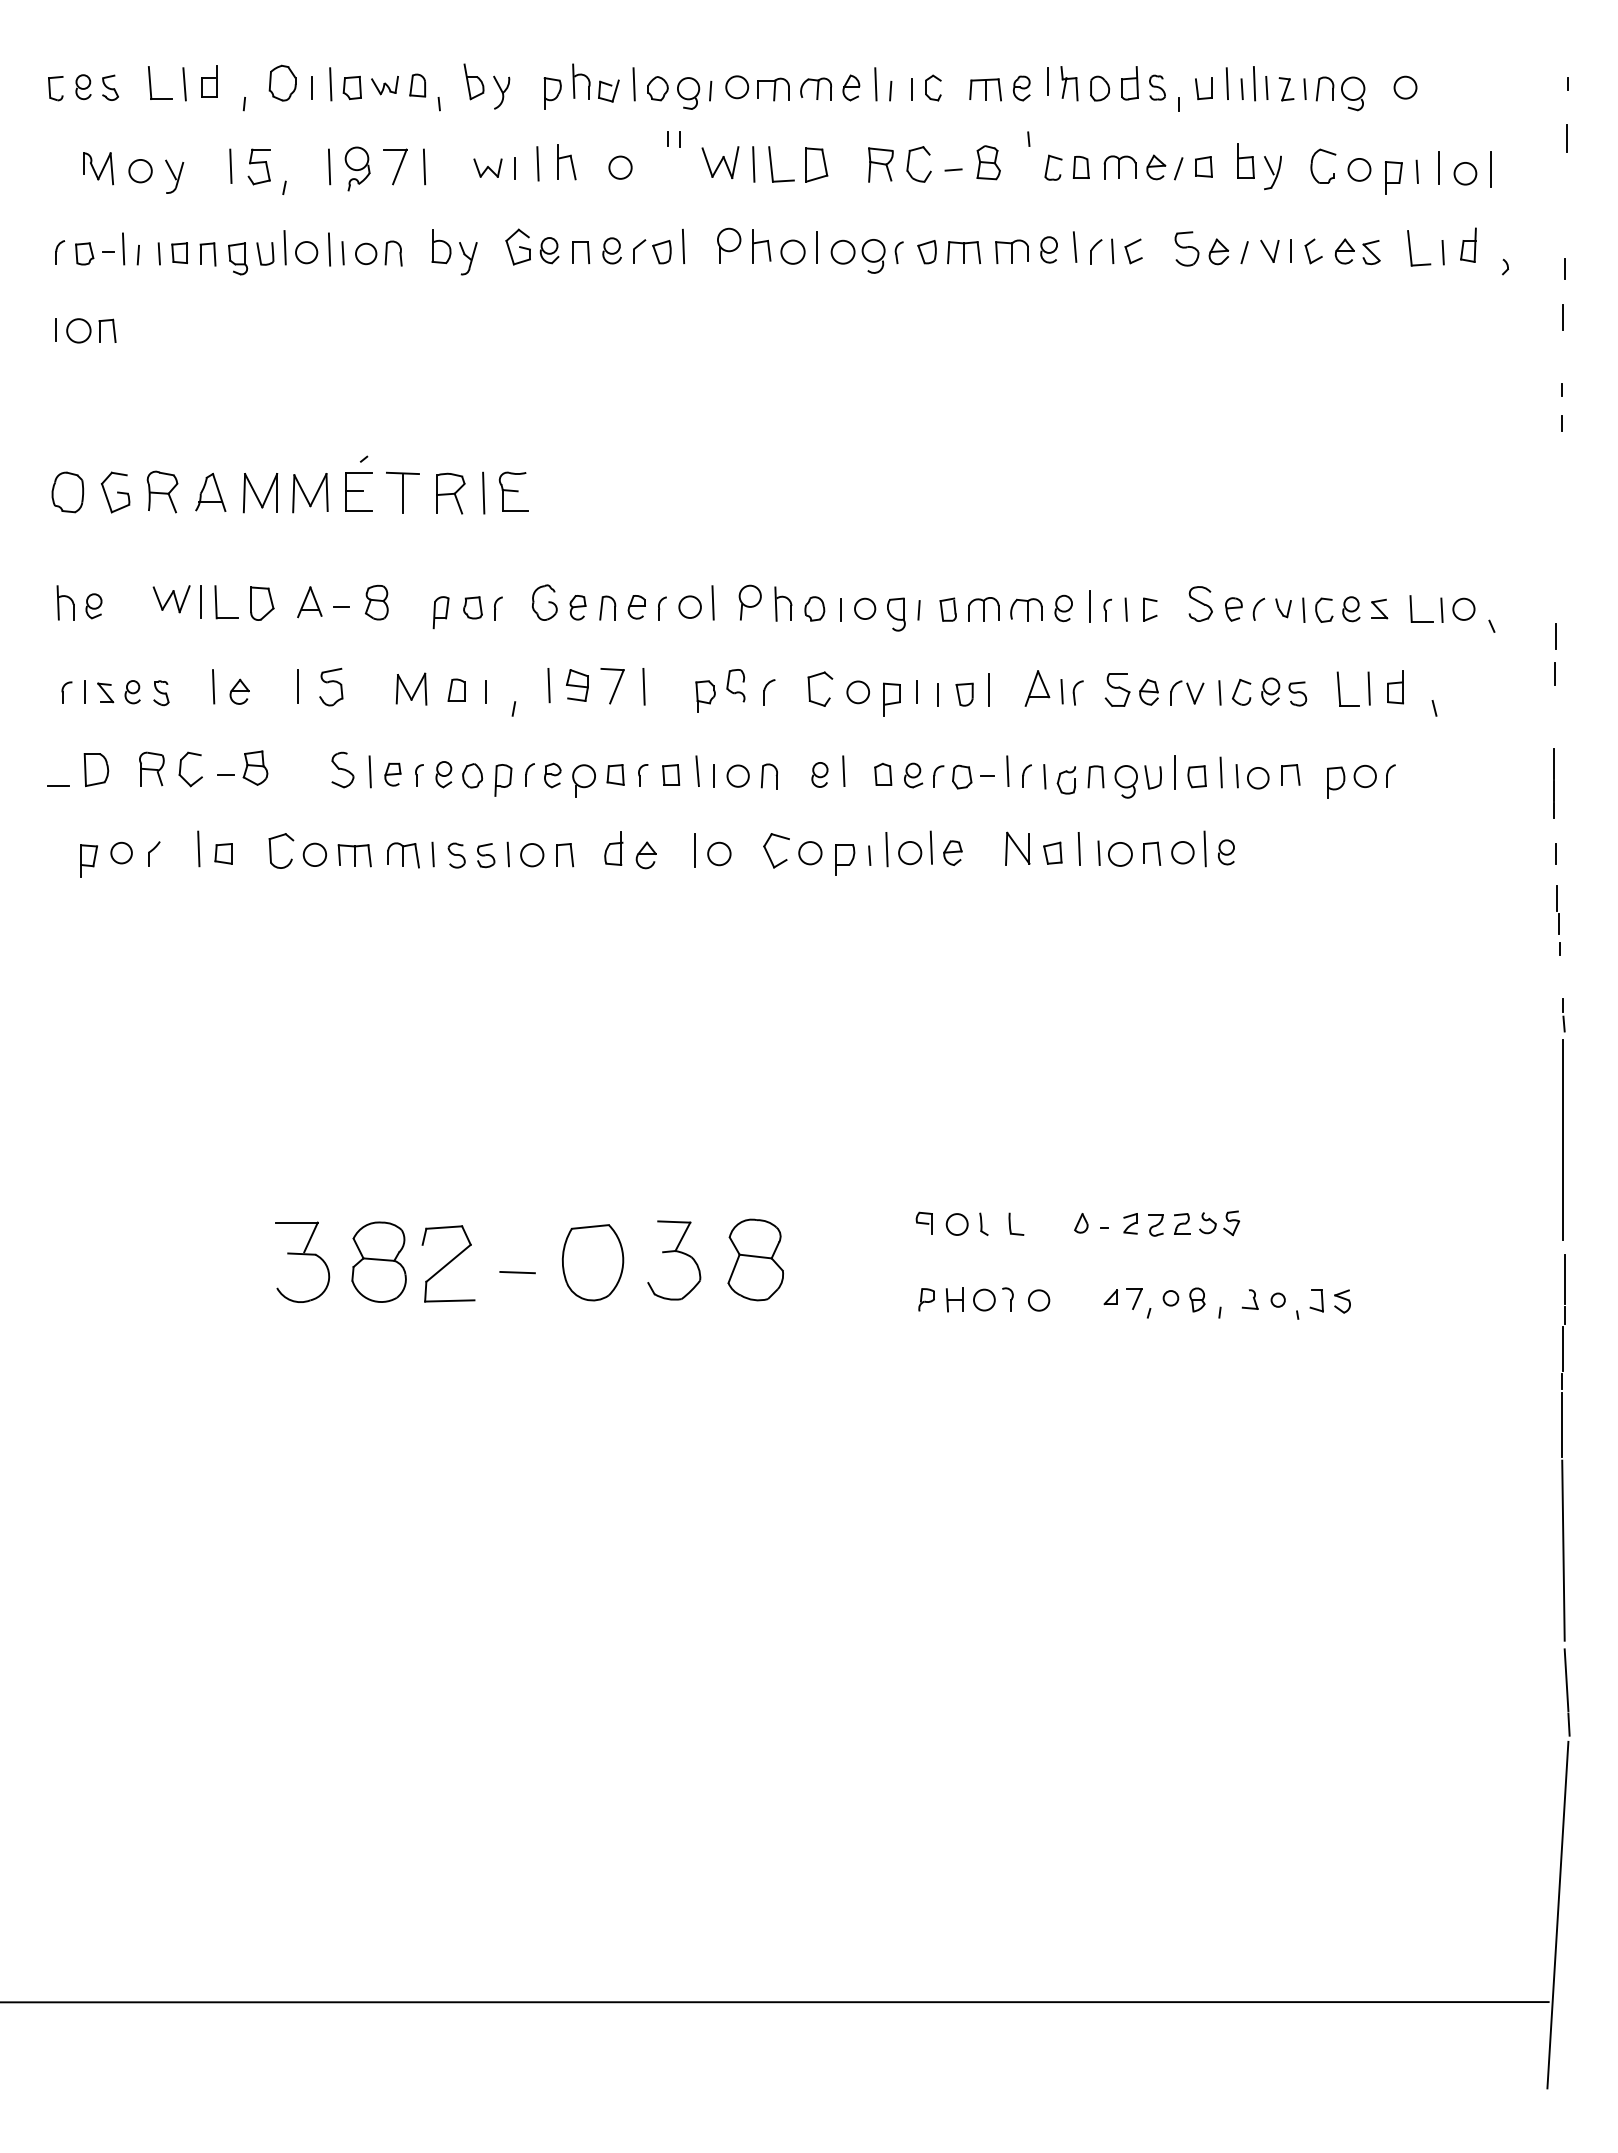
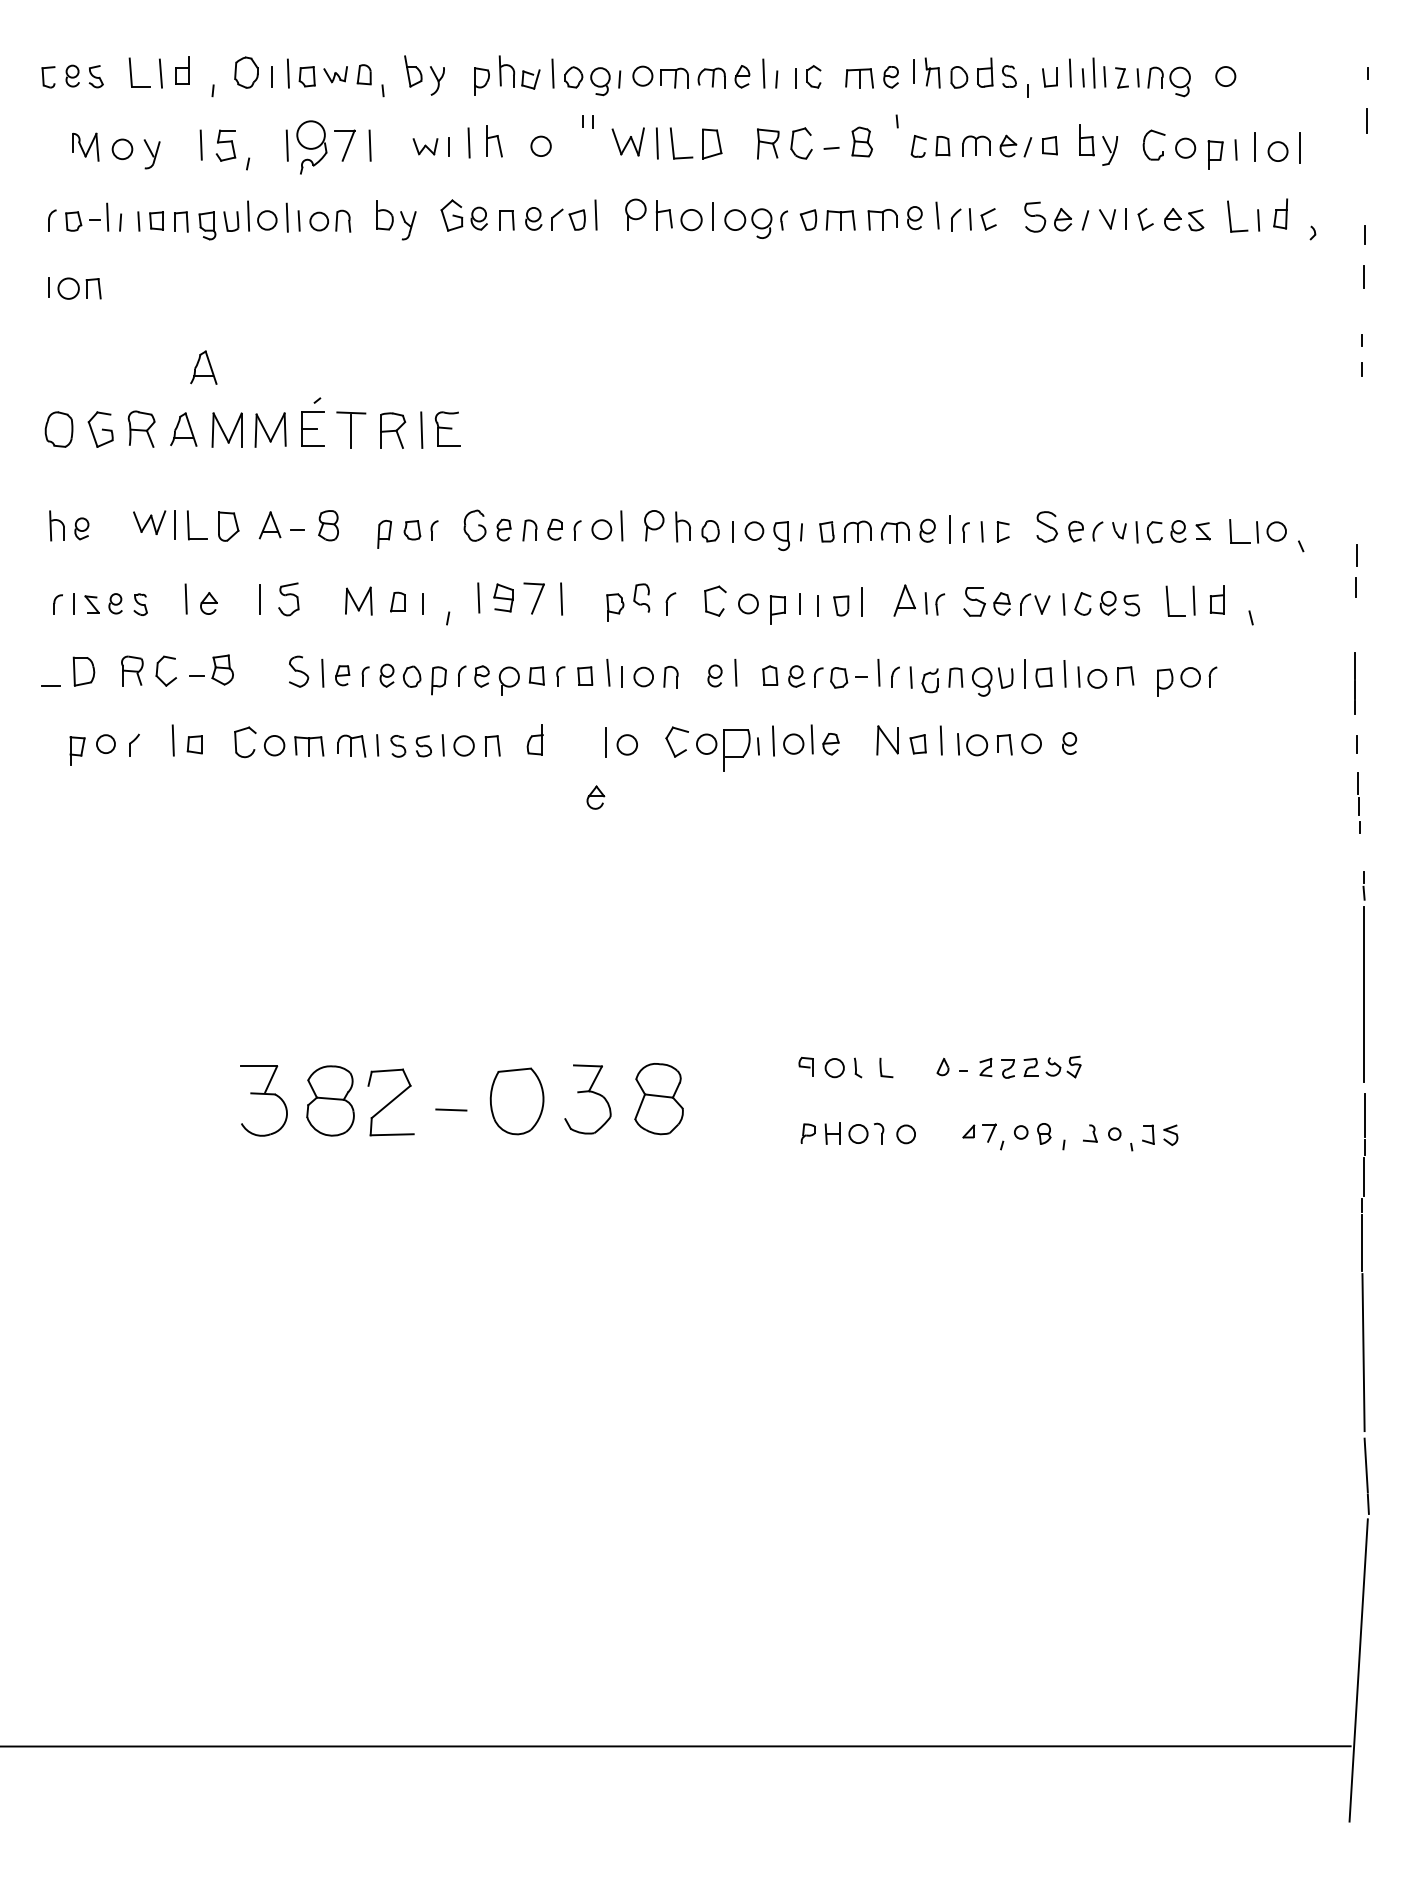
part: (357, 168) -> (311, 147), size x1.4
part: (233, 420) -> (203, 366), added
line: (1204, 848) -> (1050, 740), removed
part: (645, 855) -> (595, 797), moved
part: (845, 859) -> (737, 749), size x1.6

